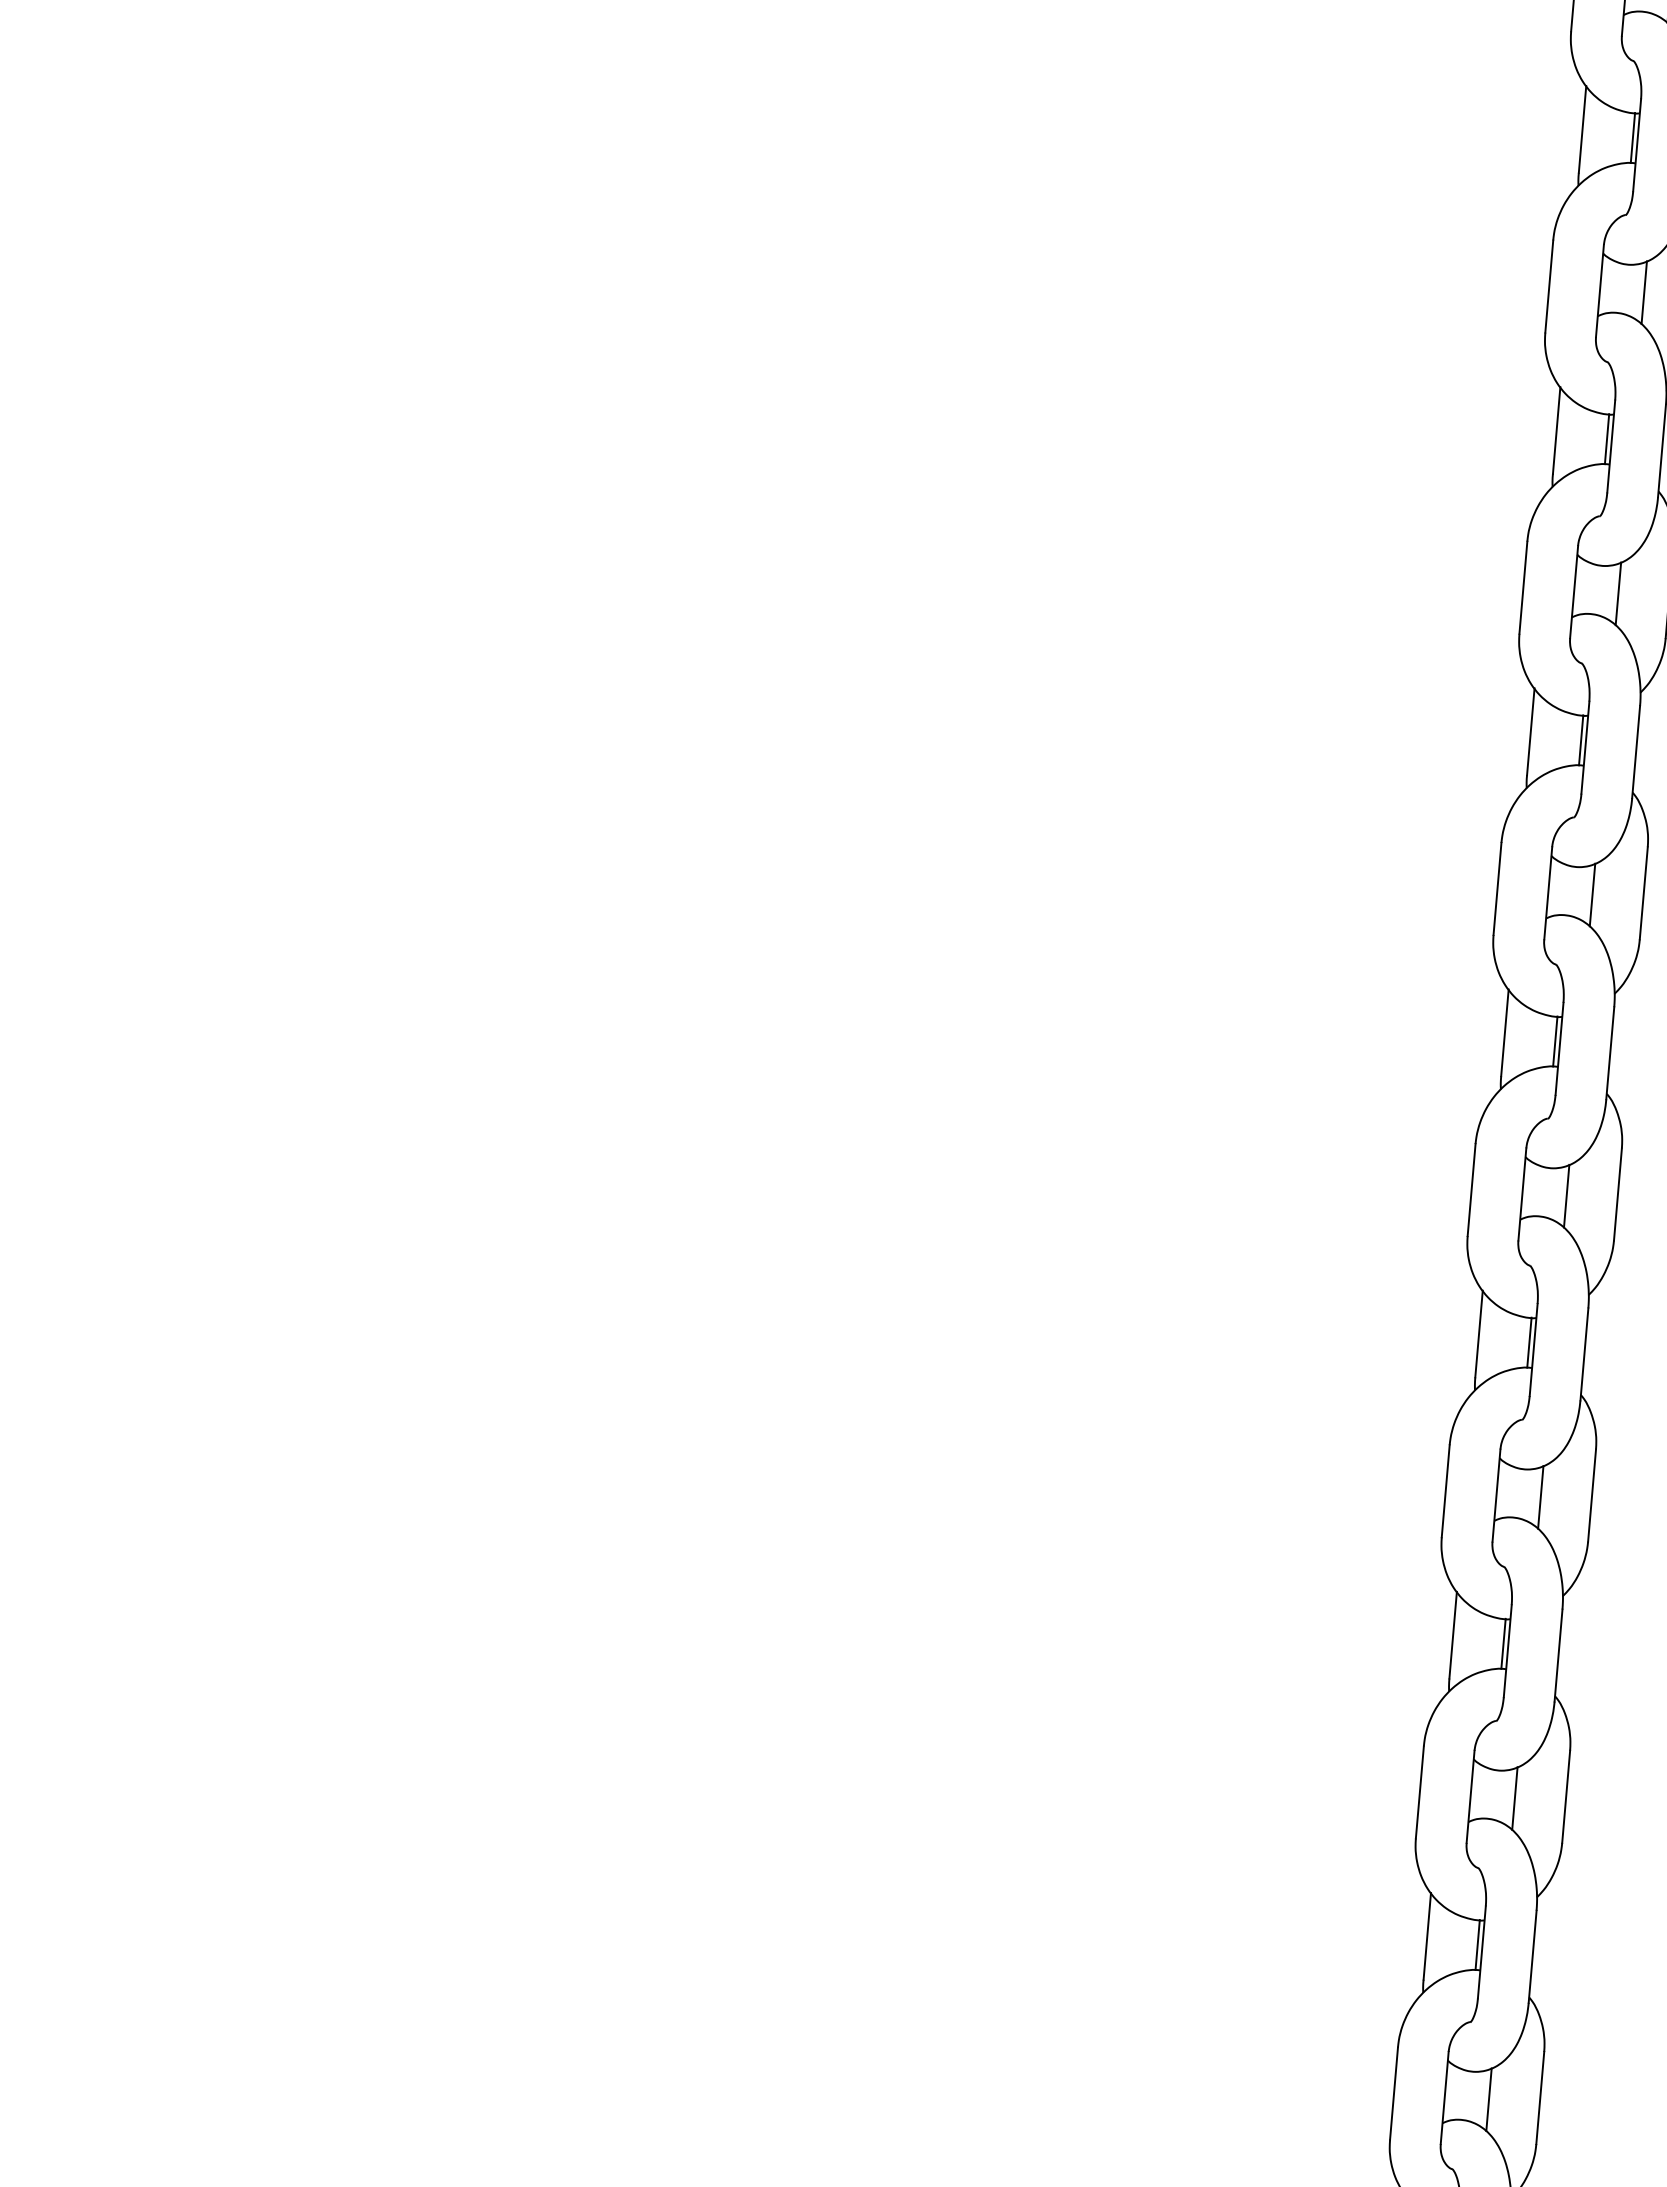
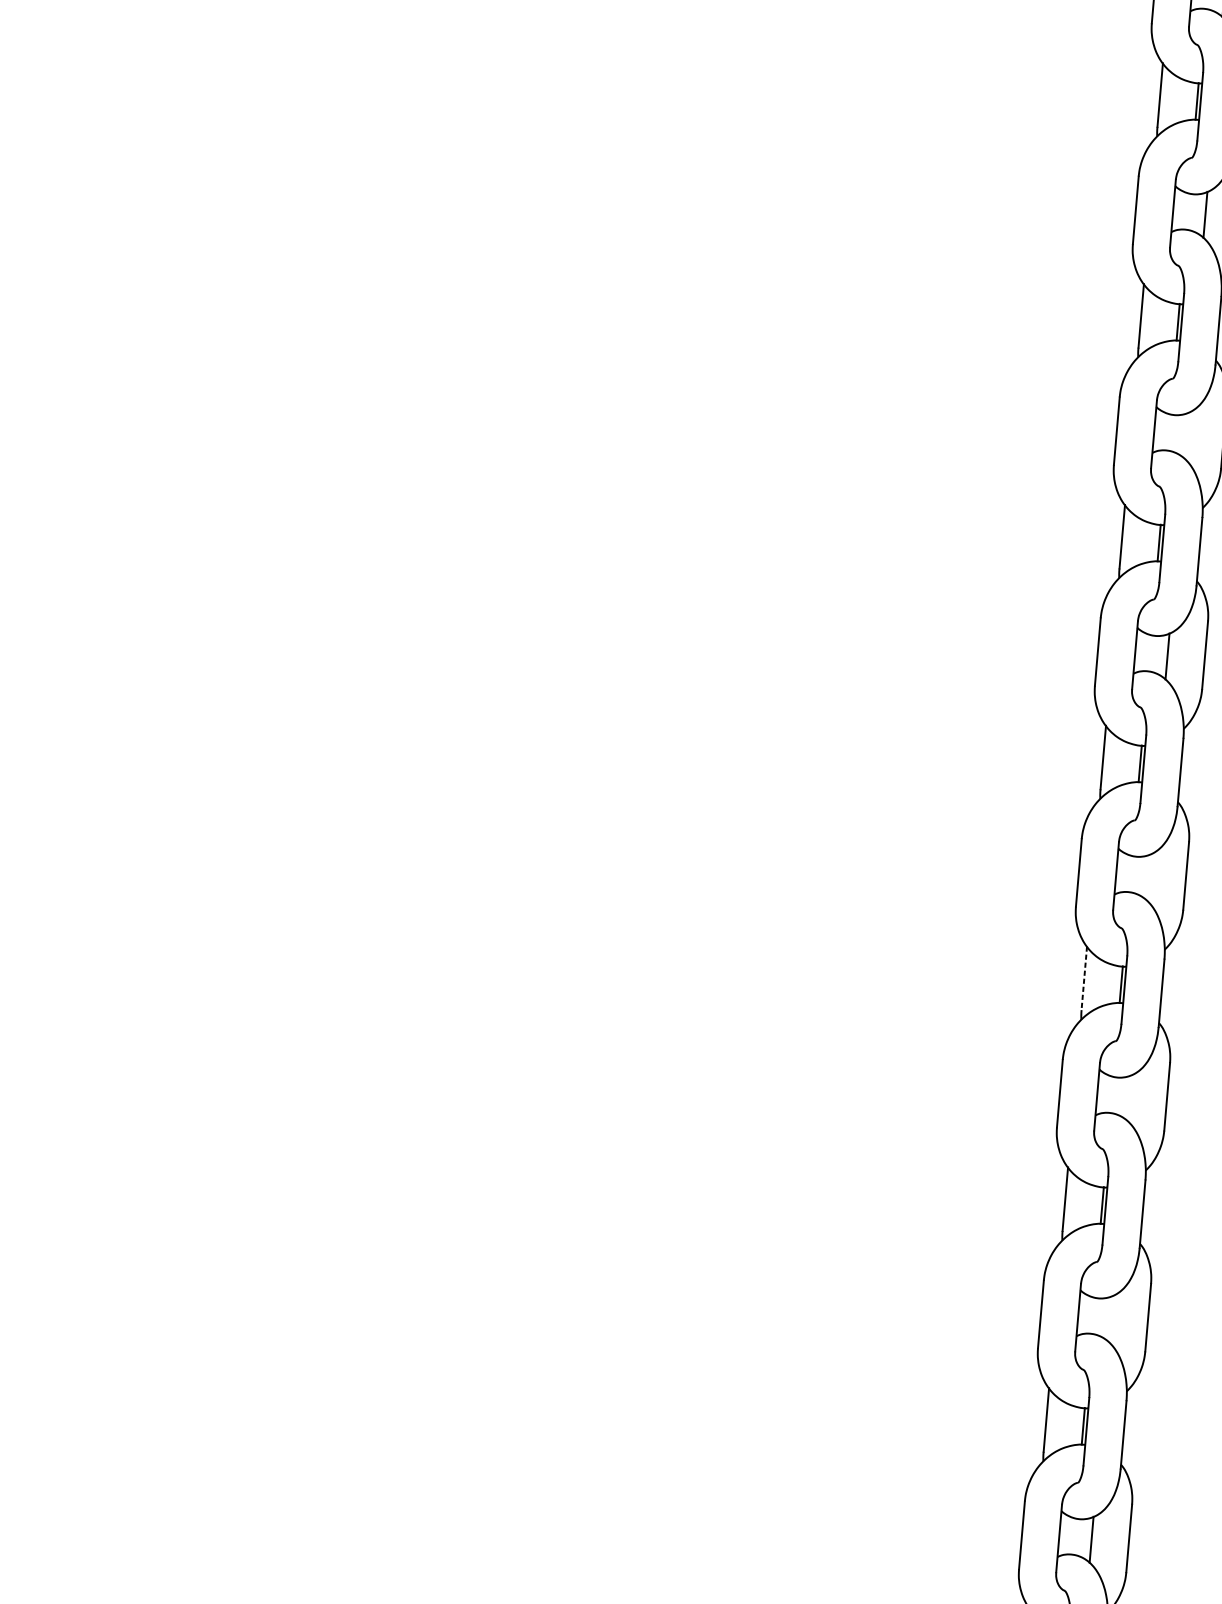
line: (1618, 593) -> (1186, 435), removed
line: (1566, 1195) -> (1148, 876), removed
line: (1478, 1334) -> (1083, 978), solid -> dashed
line: (1540, 1497) -> (1129, 1098), removed
line: (1514, 1798) -> (1110, 1318), removed

